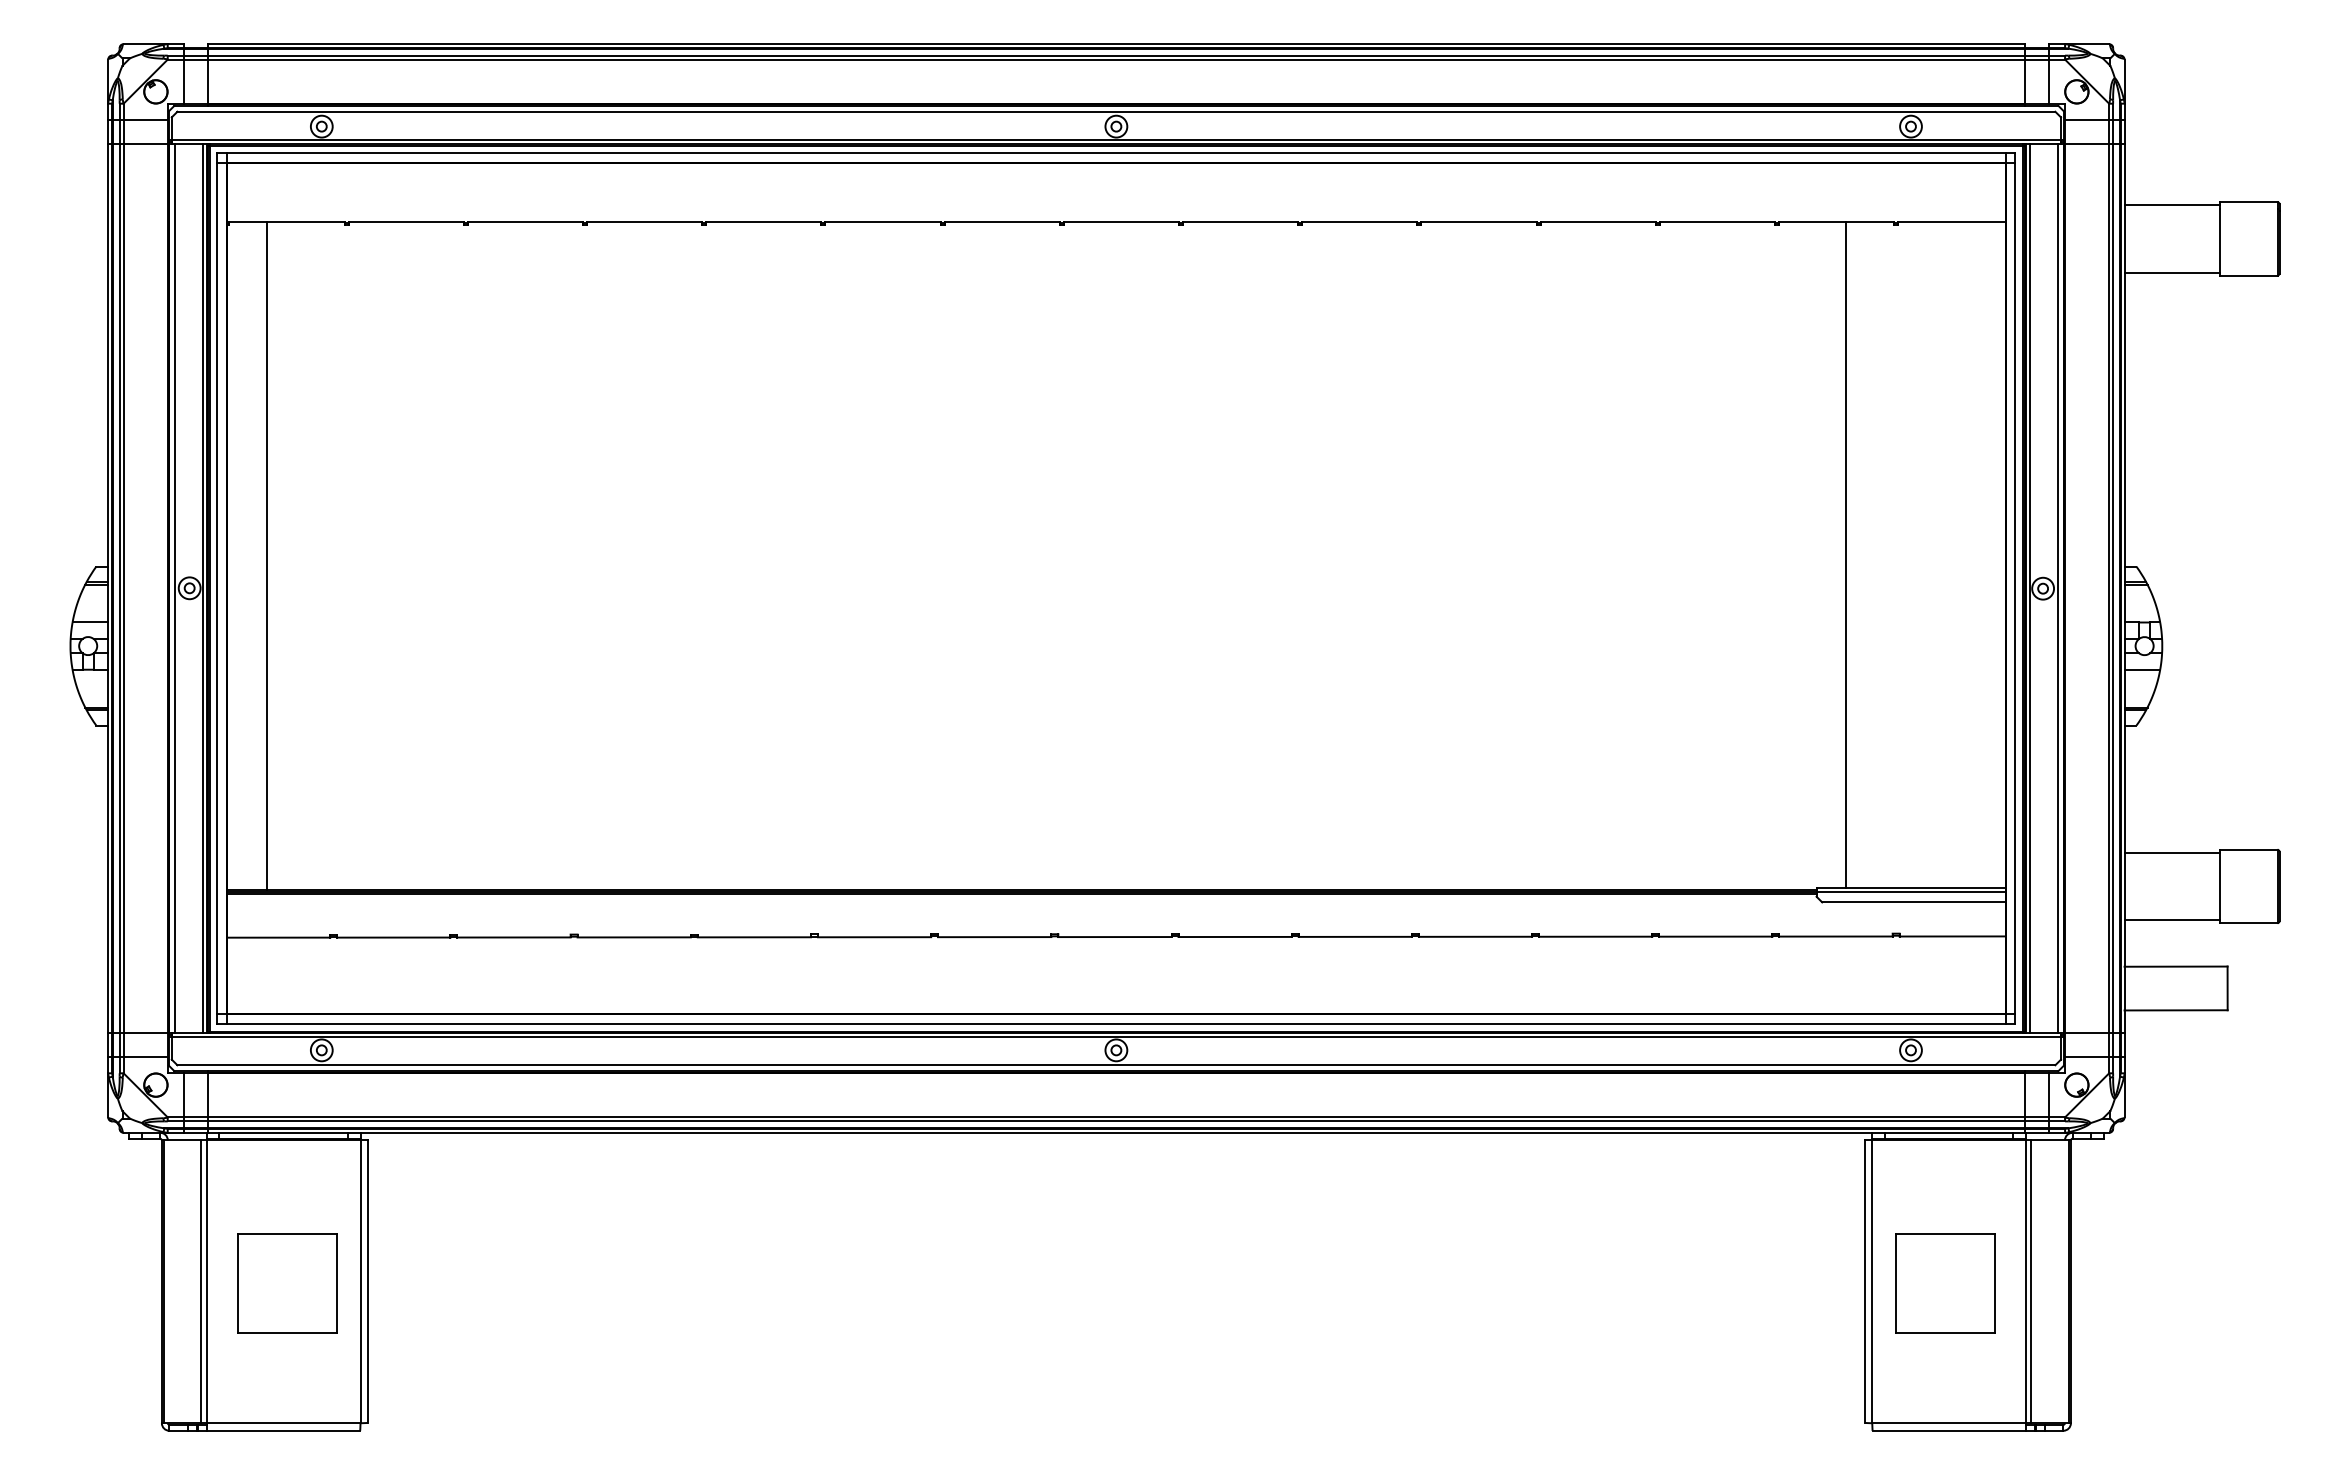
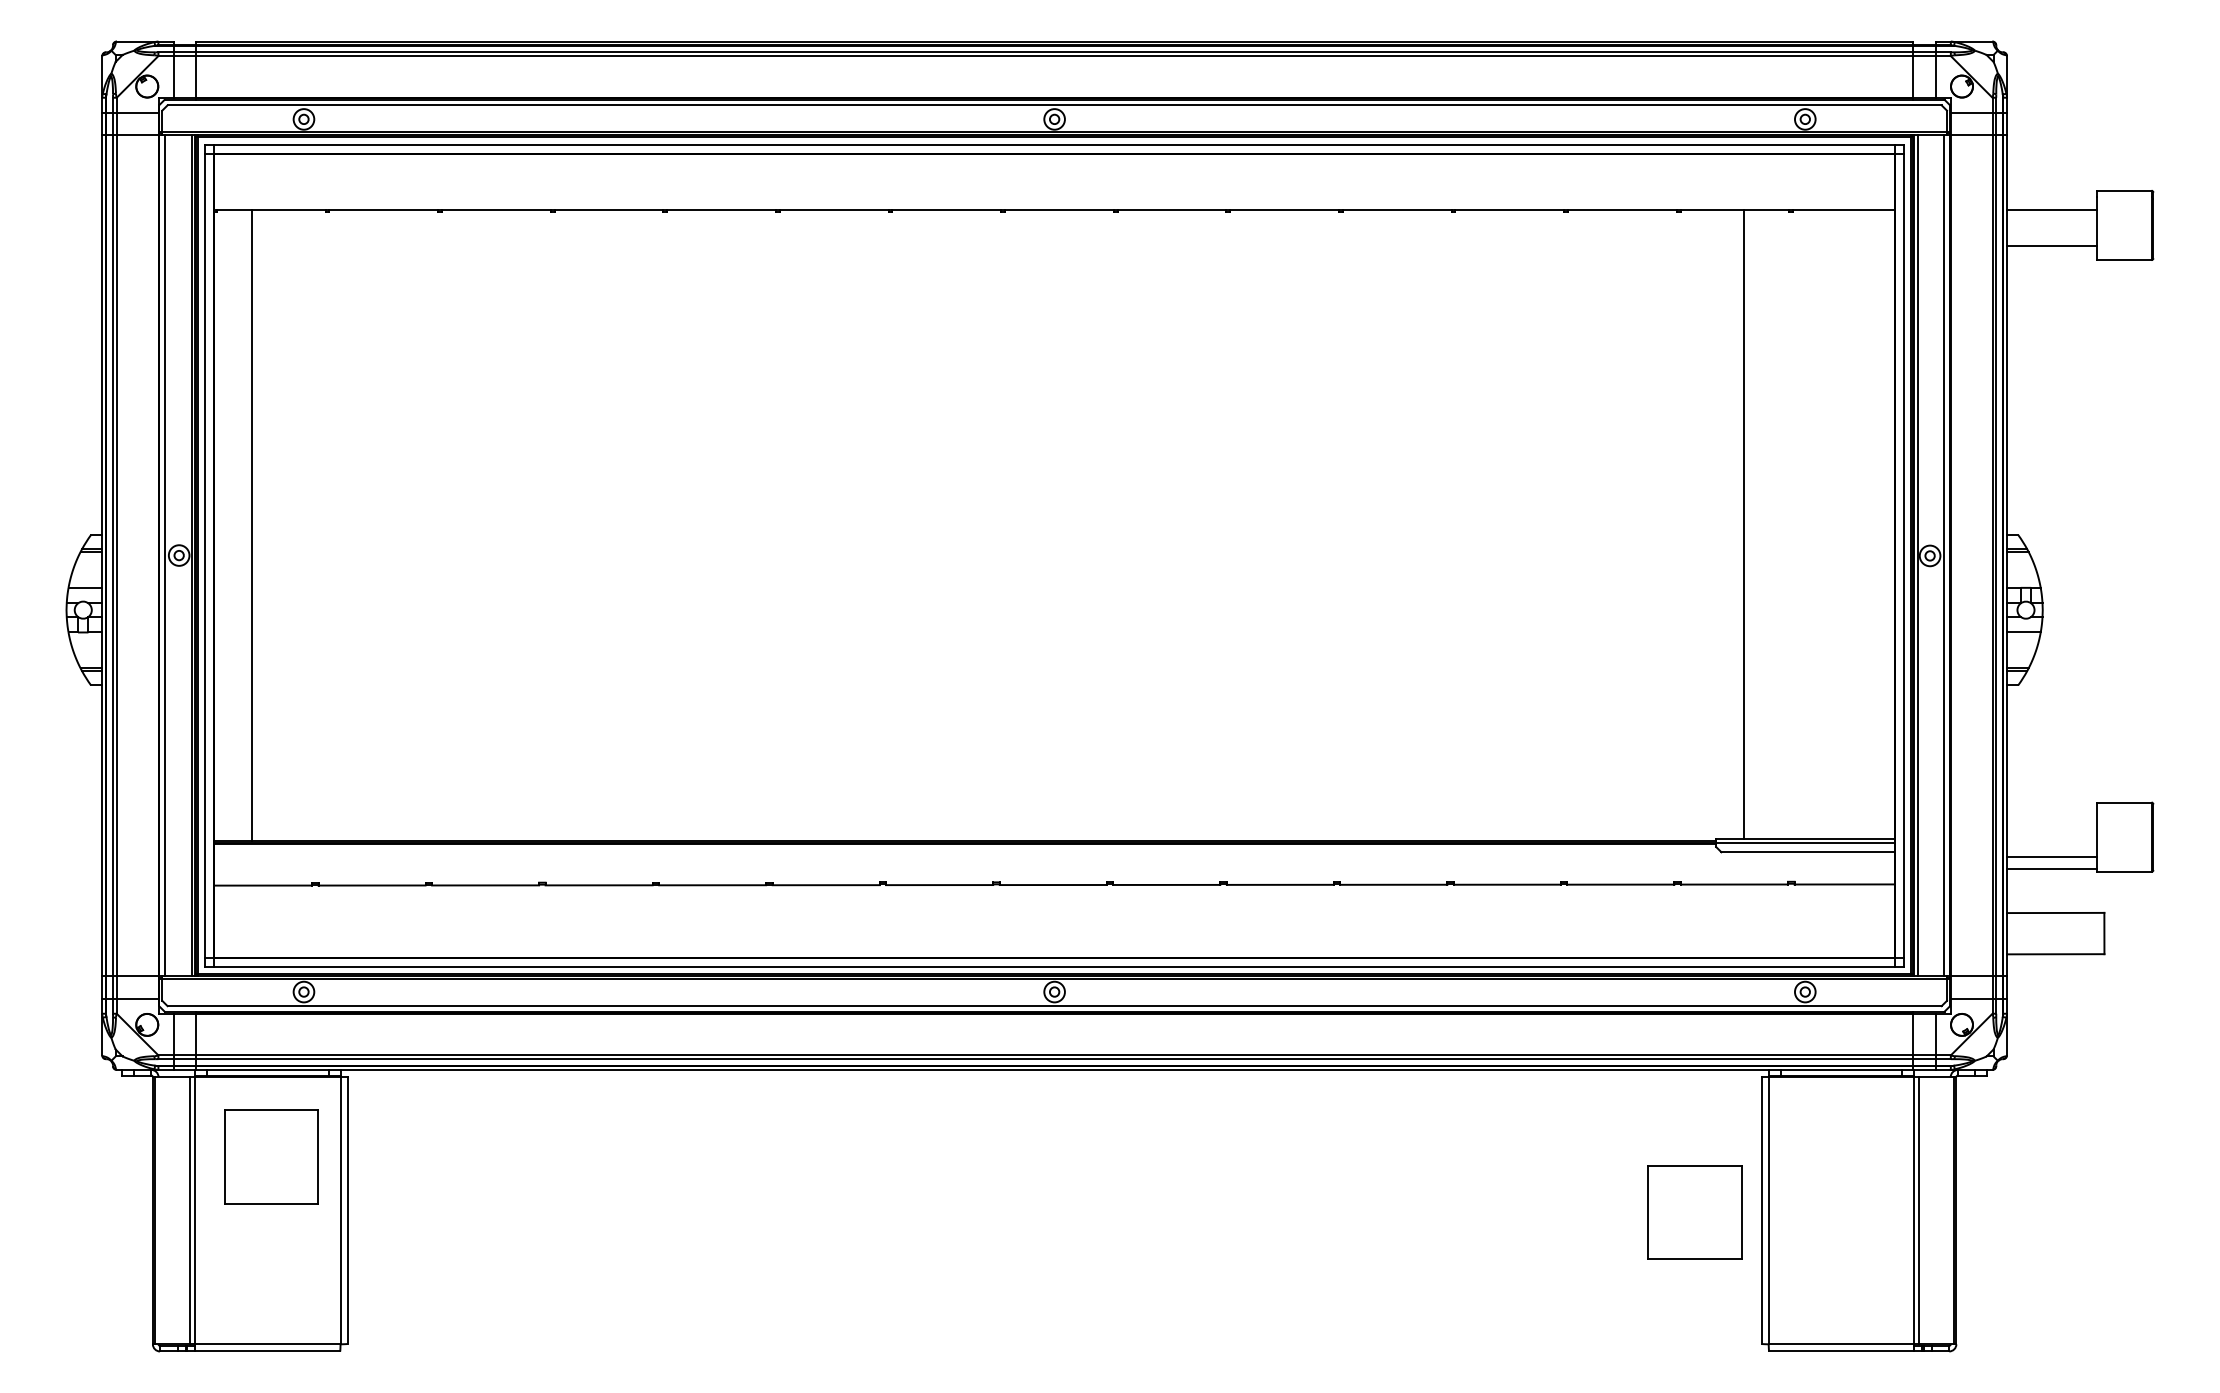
line: (2171, 205) -> (2051, 246), moved
line: (2171, 272) -> (2051, 209), moved
line: (2171, 852) -> (2051, 857), moved
part: (287, 1283) -> (271, 1156), moved
part: (1945, 1283) -> (1695, 1212), moved

